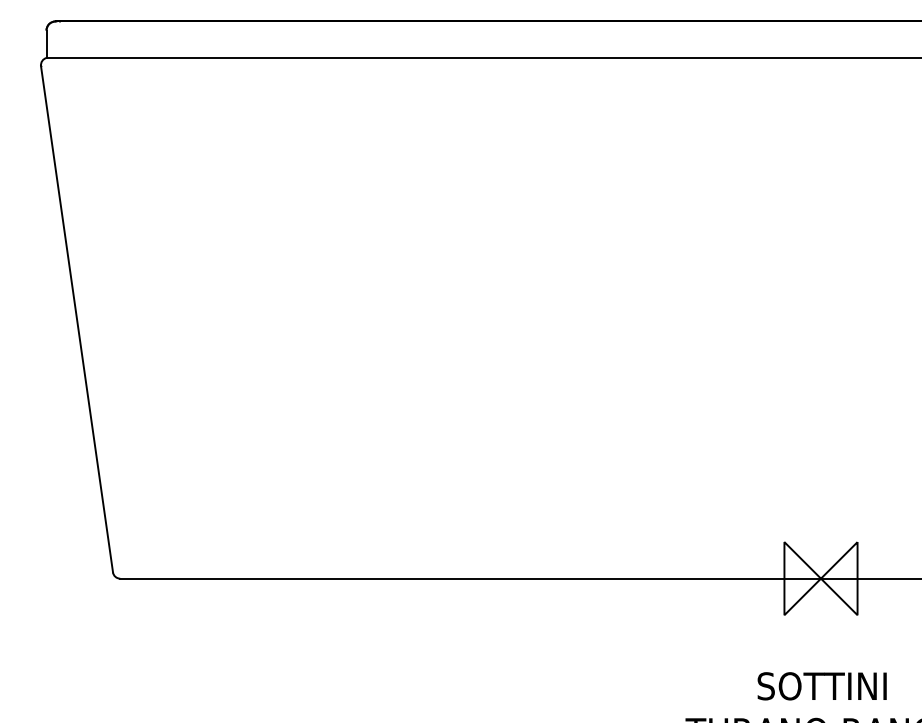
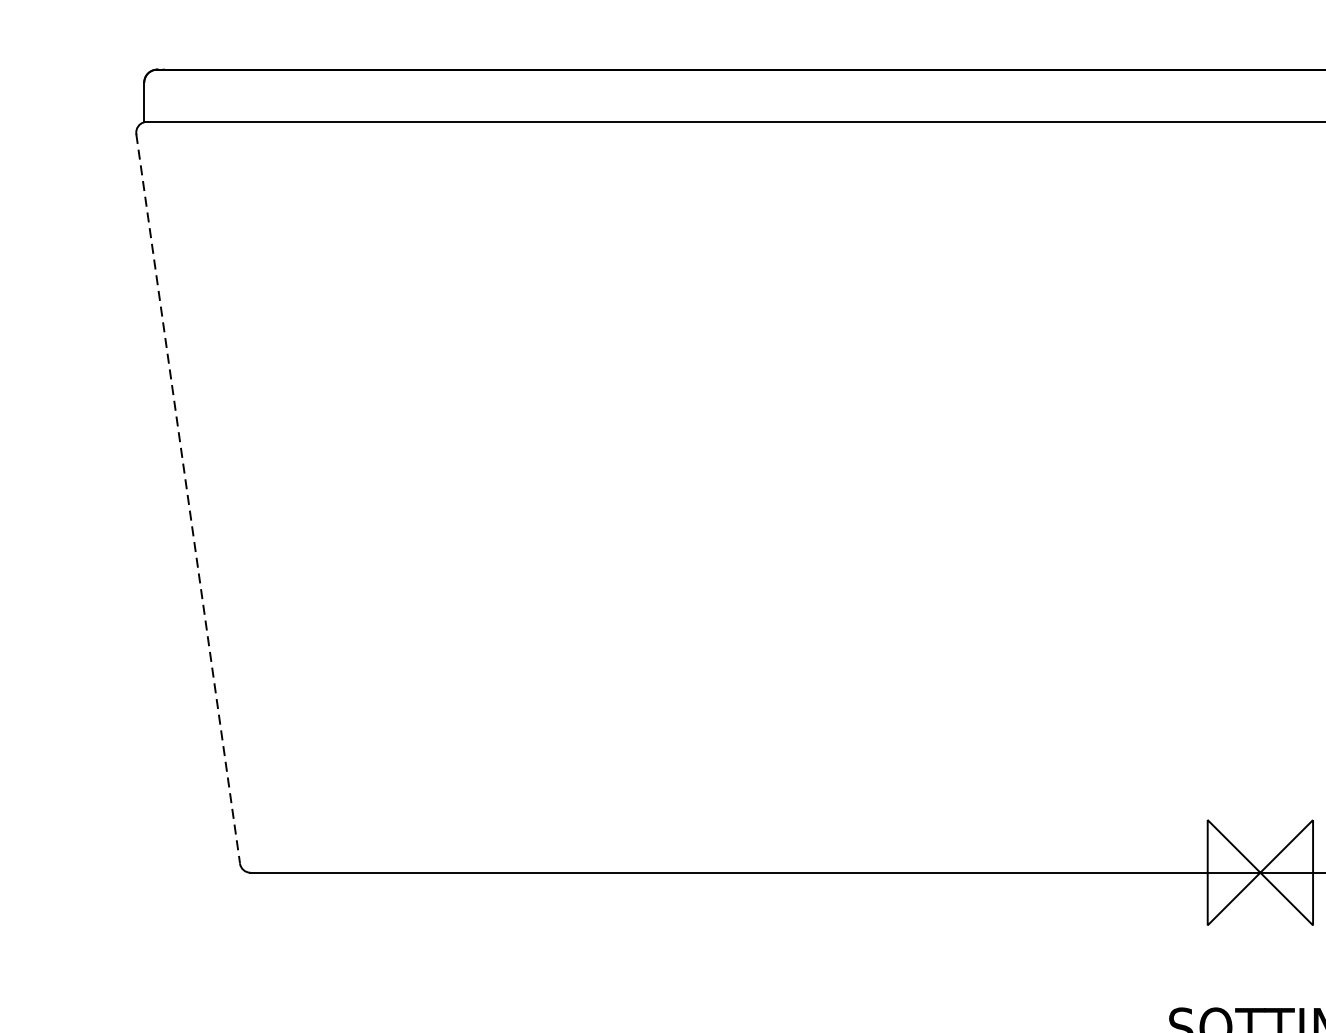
line: (77, 319) -> (188, 499), solid -> dashed

